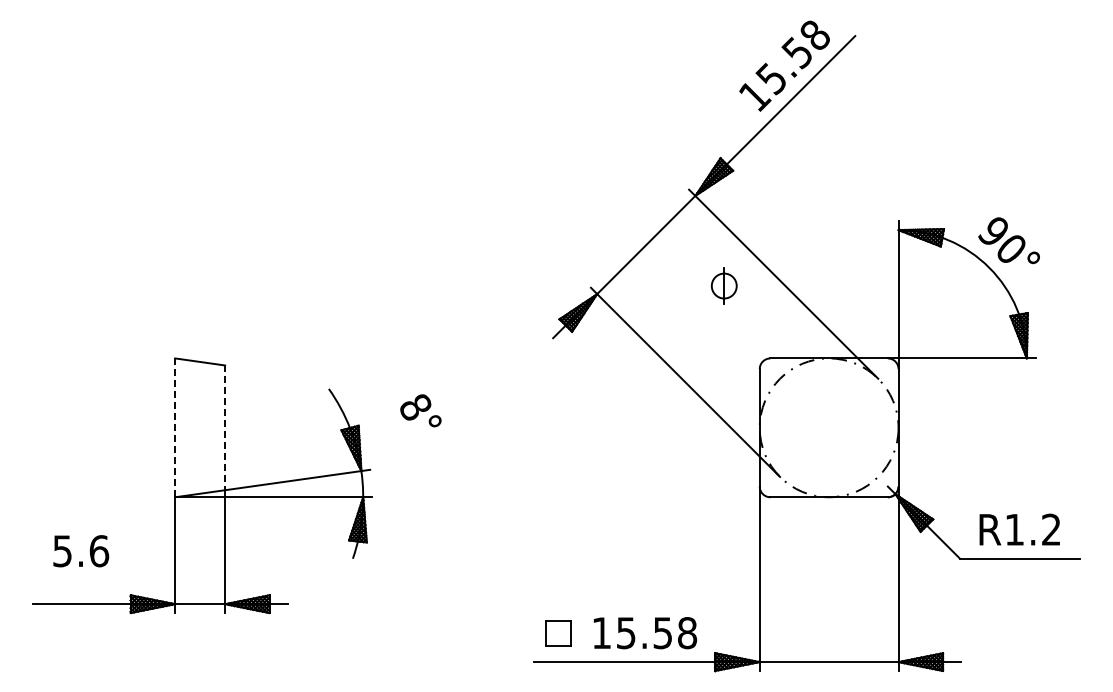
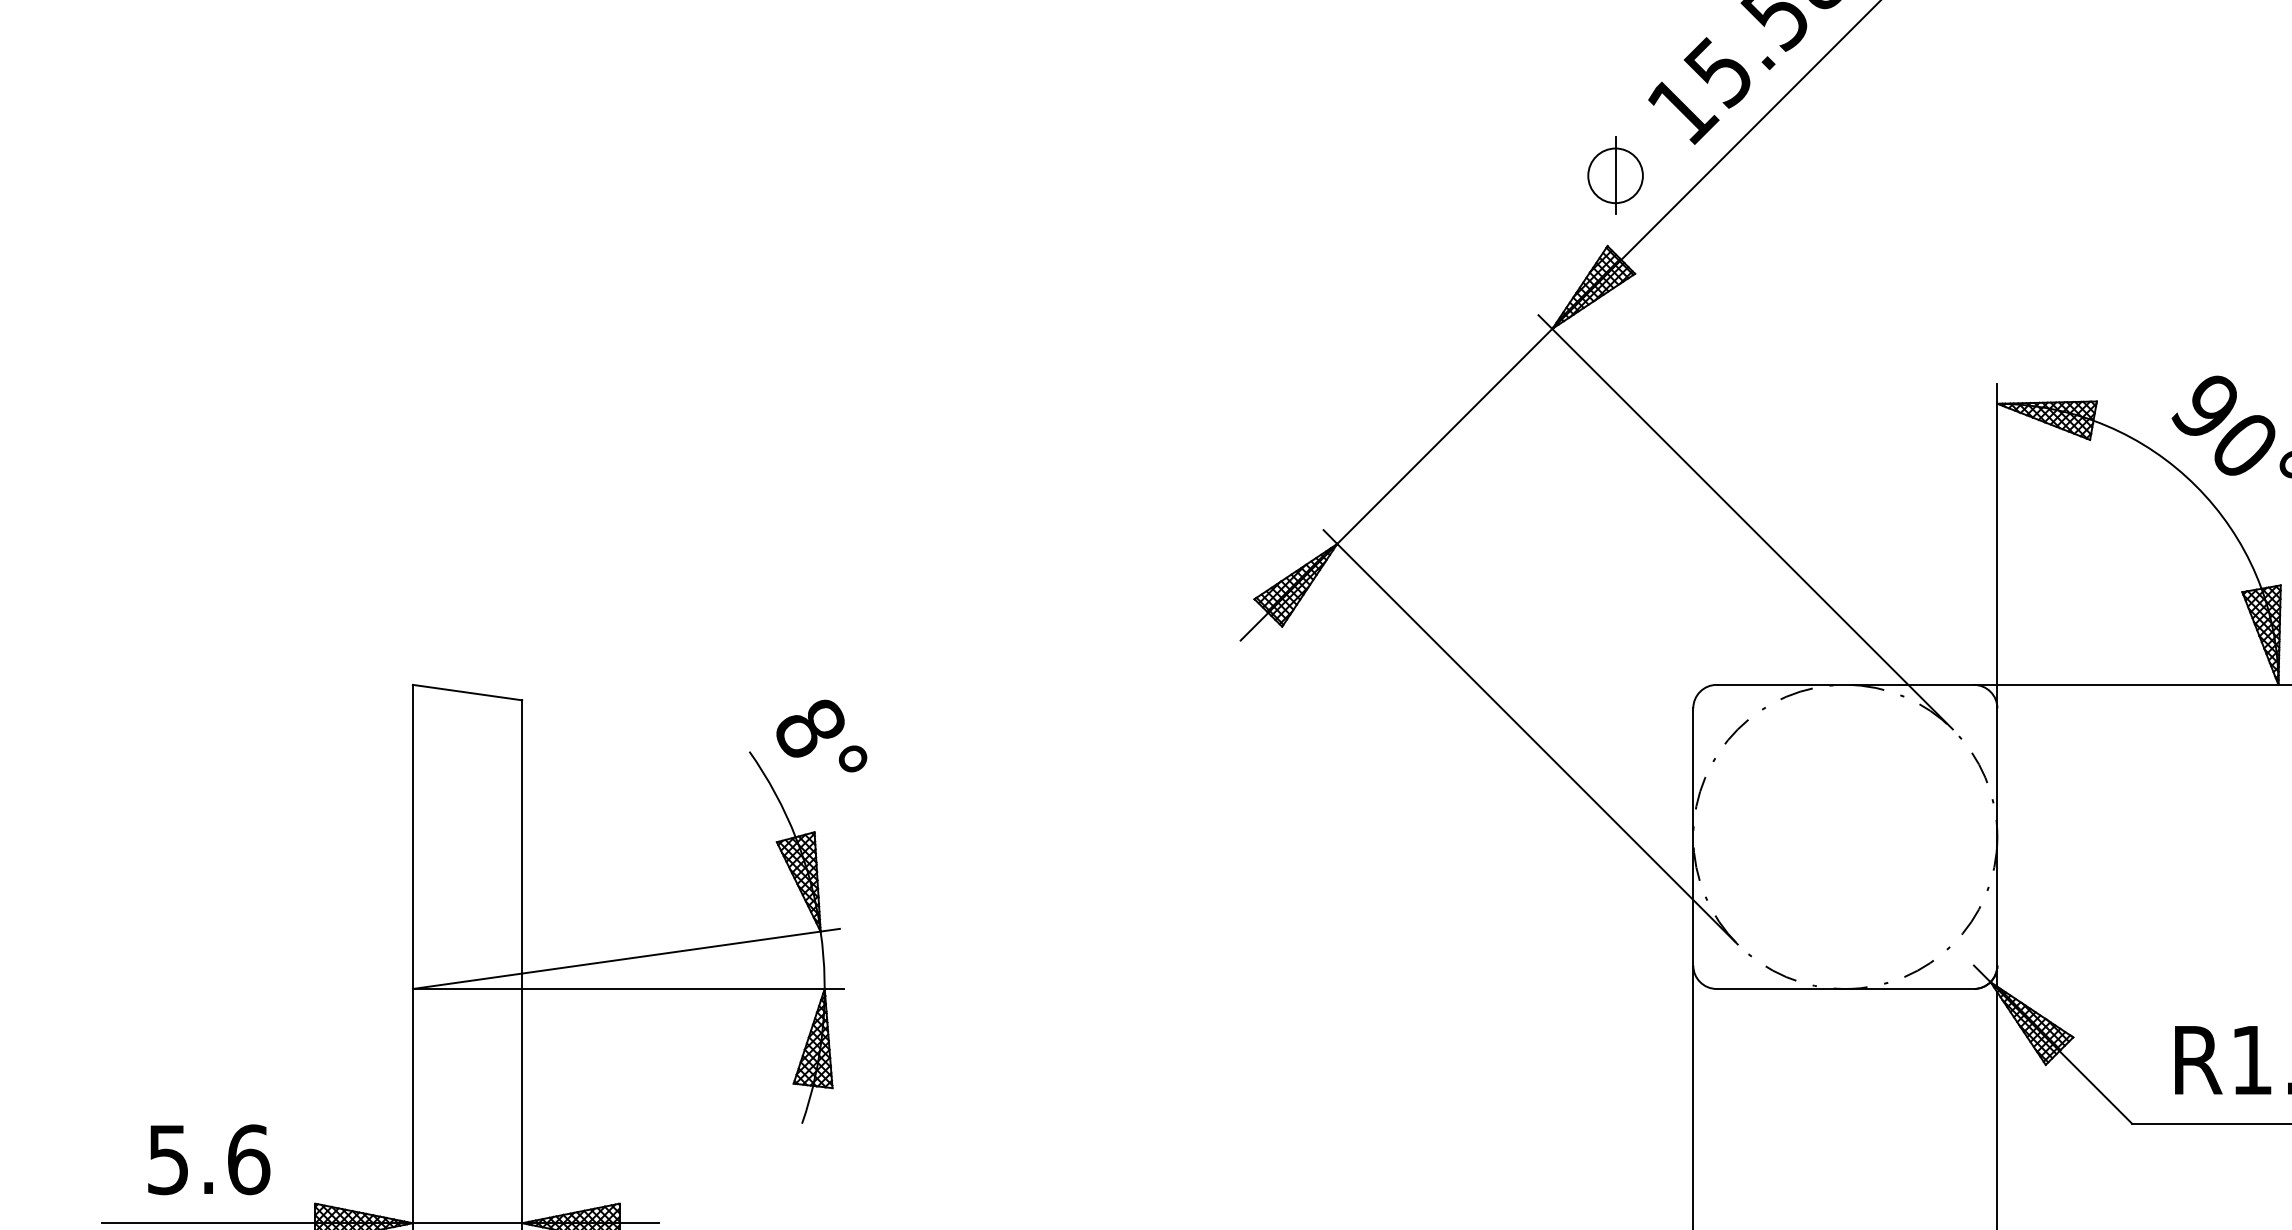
part: (723, 285) -> (1613, 174), moved
text: (420, 410) -> (820, 735), moved
line: (175, 427) -> (413, 836), dashed -> solid
line: (225, 428) -> (522, 838), dashed -> solid
text: (81, 551) -> (209, 1160), moved

